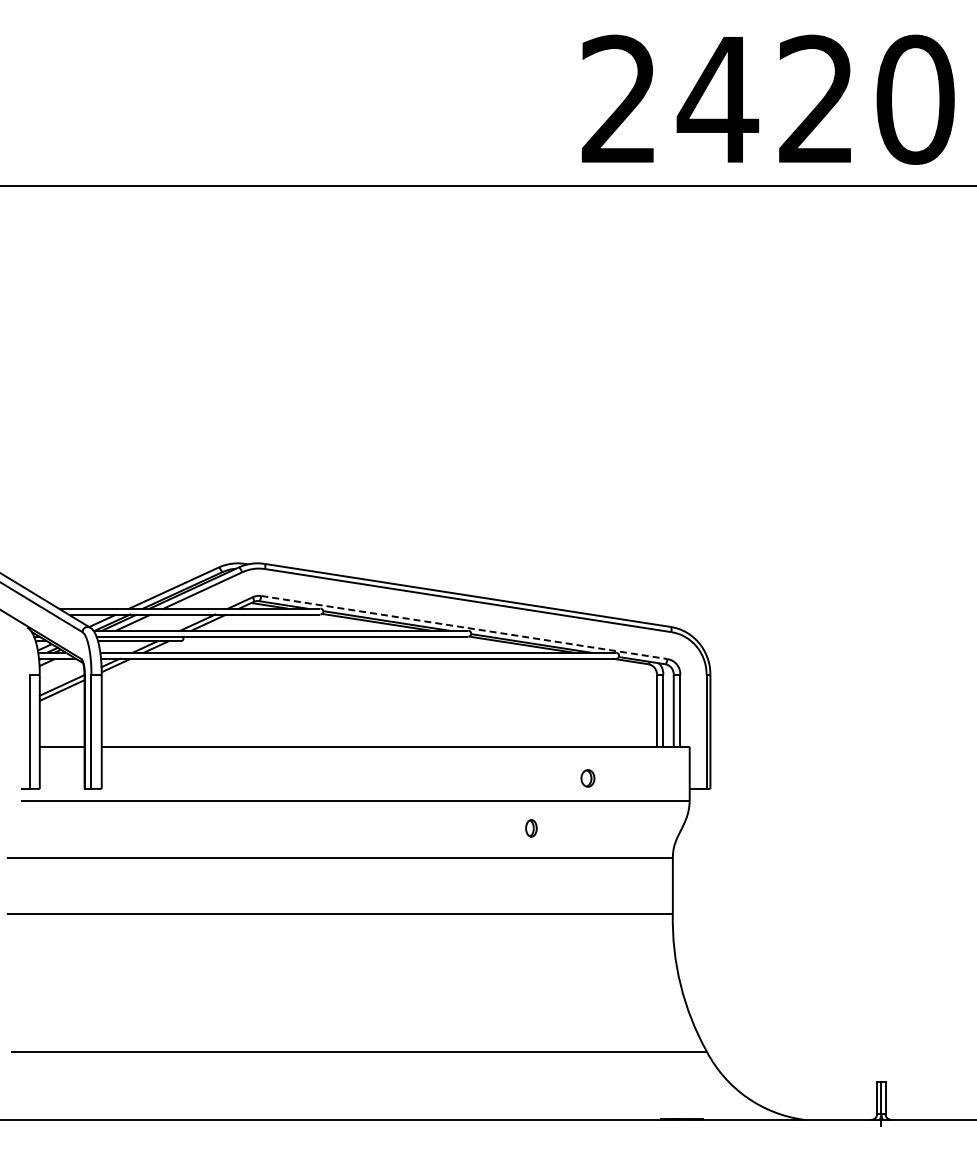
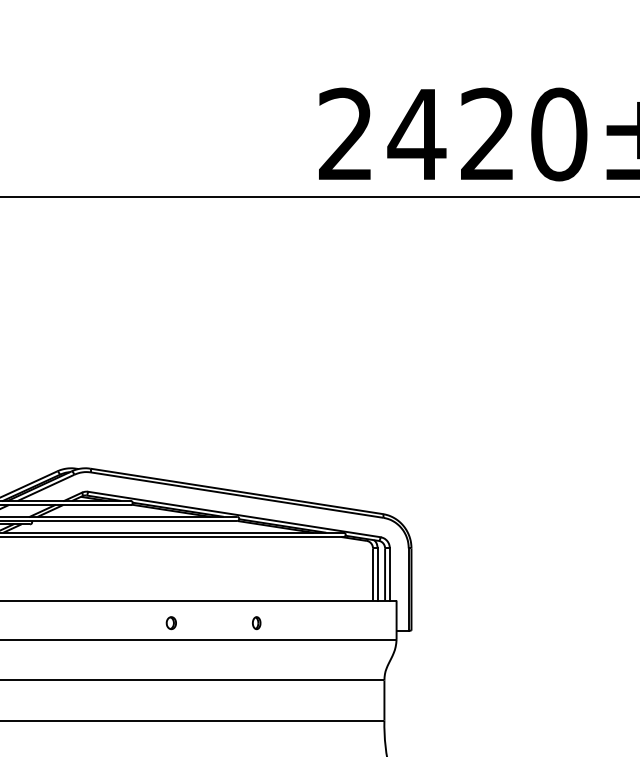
line: (464, 627) -> (234, 514), dashed -> solid
part: (587, 778) -> (171, 623), moved
part: (531, 828) -> (256, 623), moved

